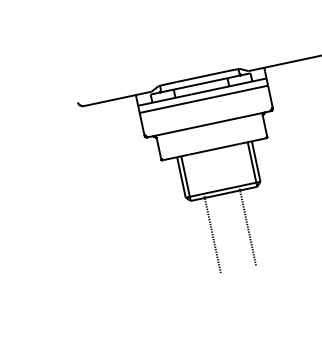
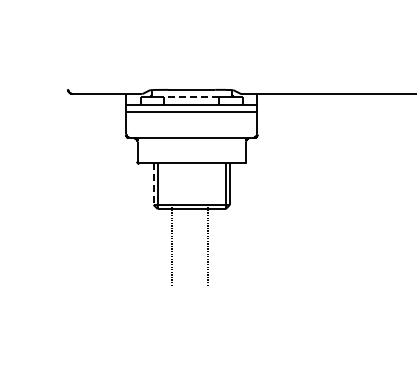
line: (200, 83) -> (191, 96), solid -> dashed
line: (181, 177) -> (153, 184), solid -> dashed

